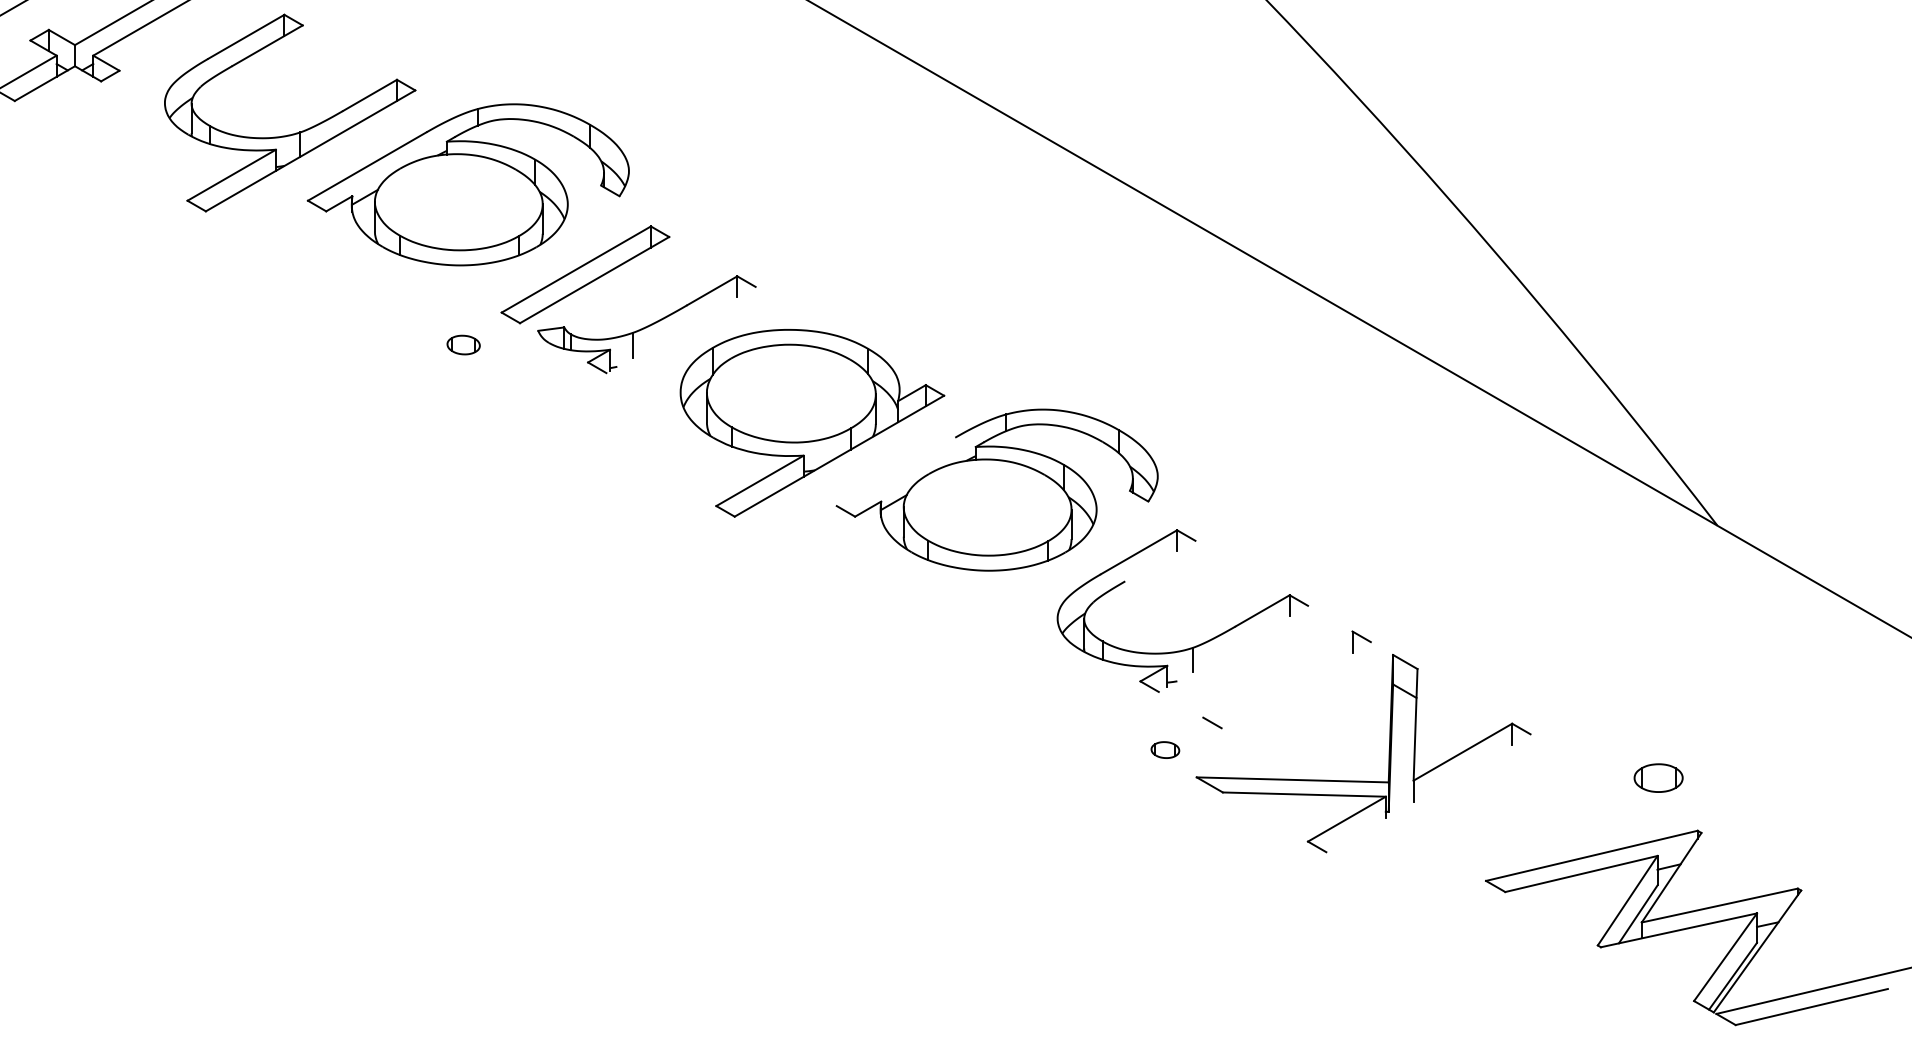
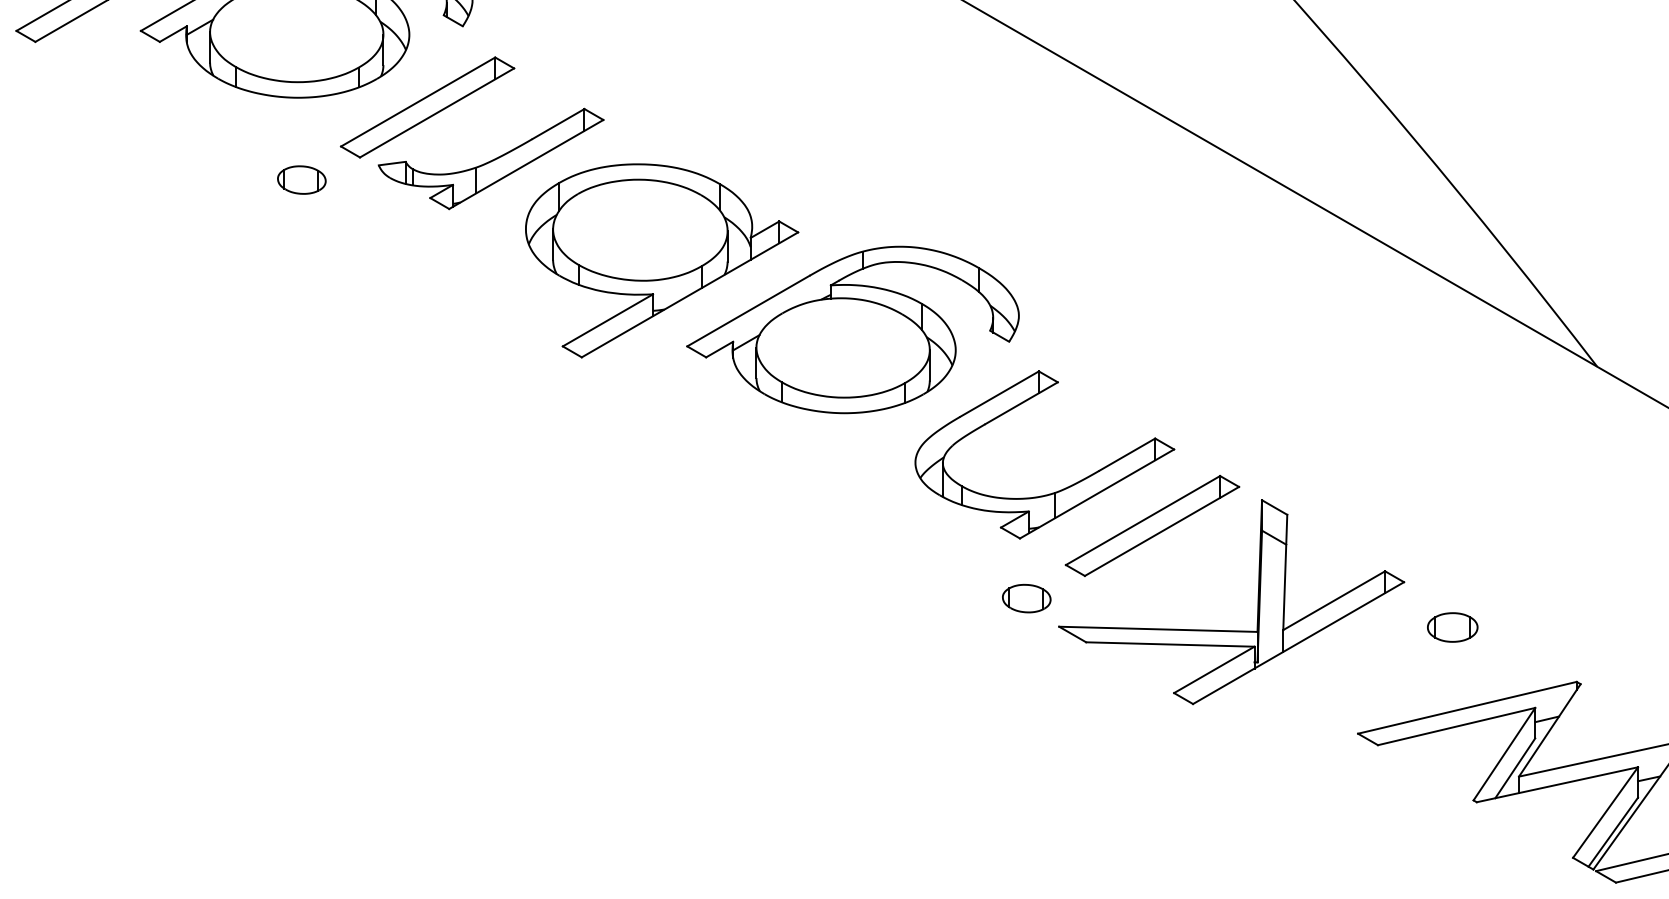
line: (680, 329) -> (525, 163), added
part: (463, 344) -> (301, 179), size x1.43
line: (895, 471) -> (747, 310), added
line: (1160, 560) -> (1021, 402), added
line: (1233, 648) -> (1097, 493), added
line: (1277, 674) -> (1142, 520), added
line: (1295, 685) -> (1161, 531), added
part: (1165, 749) -> (1026, 597), size x1.67
part: (1658, 777) -> (1452, 626), moved
line: (1428, 793) -> (1298, 643), added

